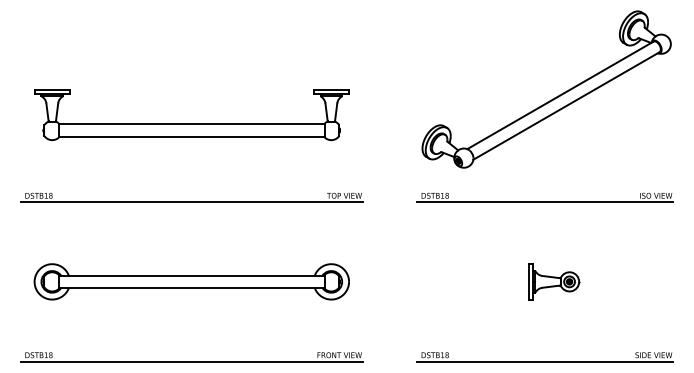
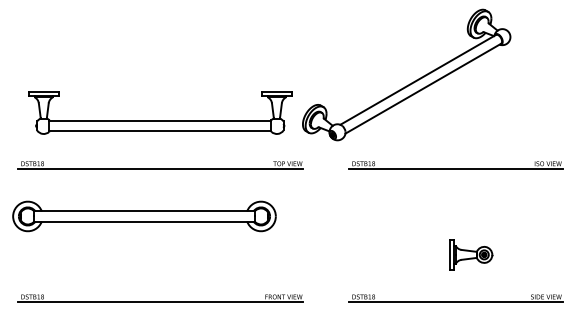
part: (552, 98) -> (411, 82), moved
part: (191, 123) -> (160, 120), moved
part: (191, 281) -> (144, 216), moved
part: (554, 281) -> (471, 254), moved

